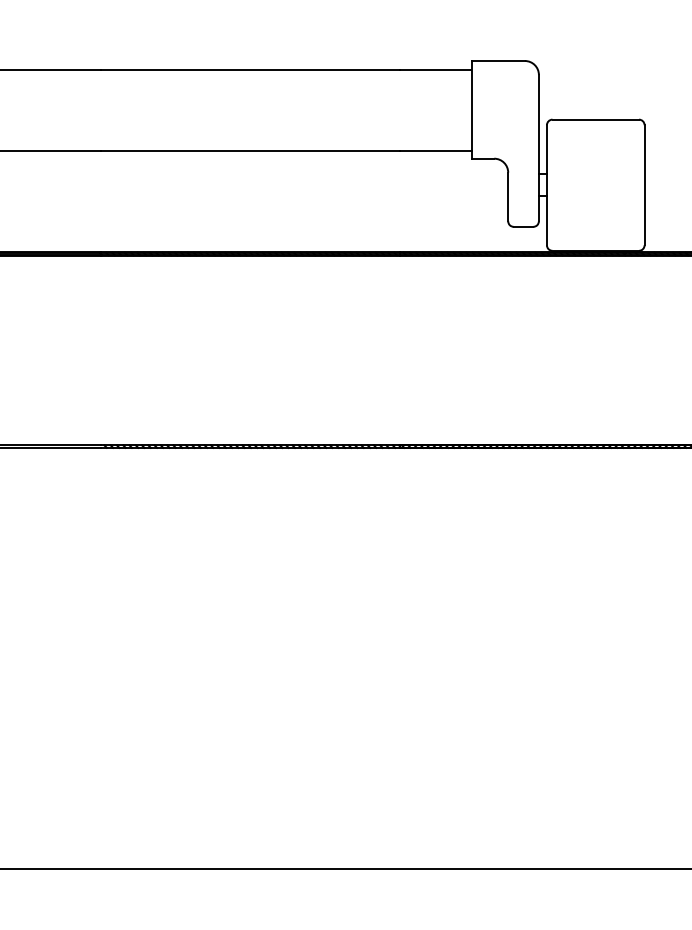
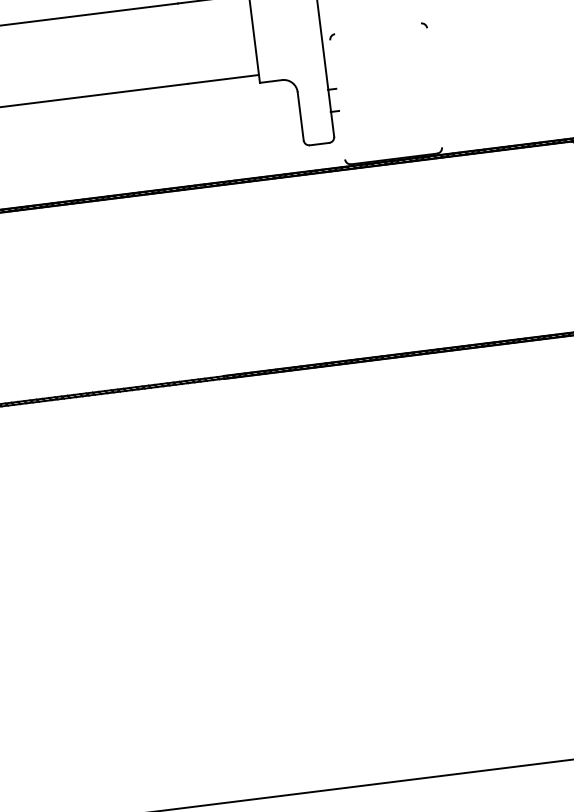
line: (595, 119) -> (377, 28), removed
line: (546, 185) -> (337, 100), removed
line: (644, 185) -> (434, 88), removed

